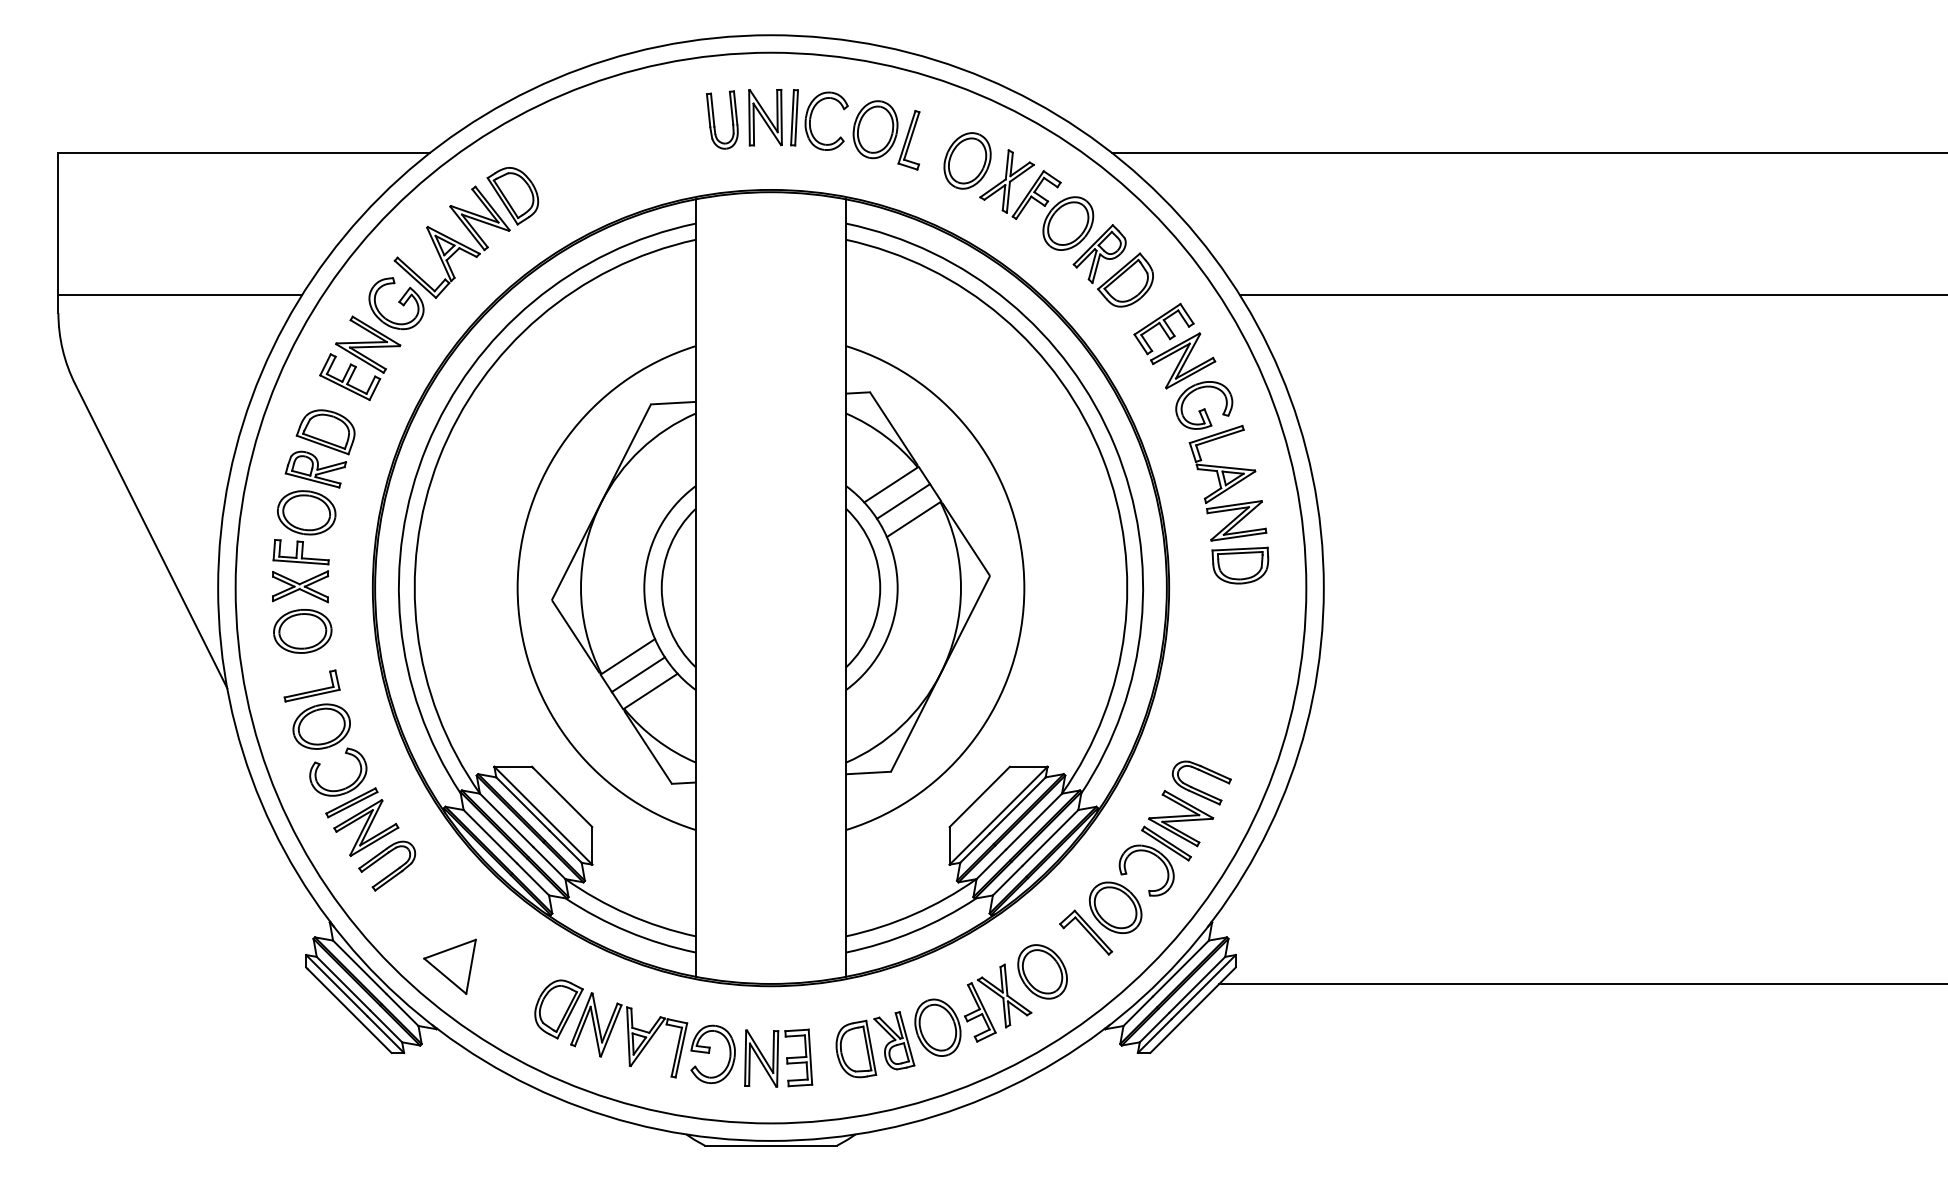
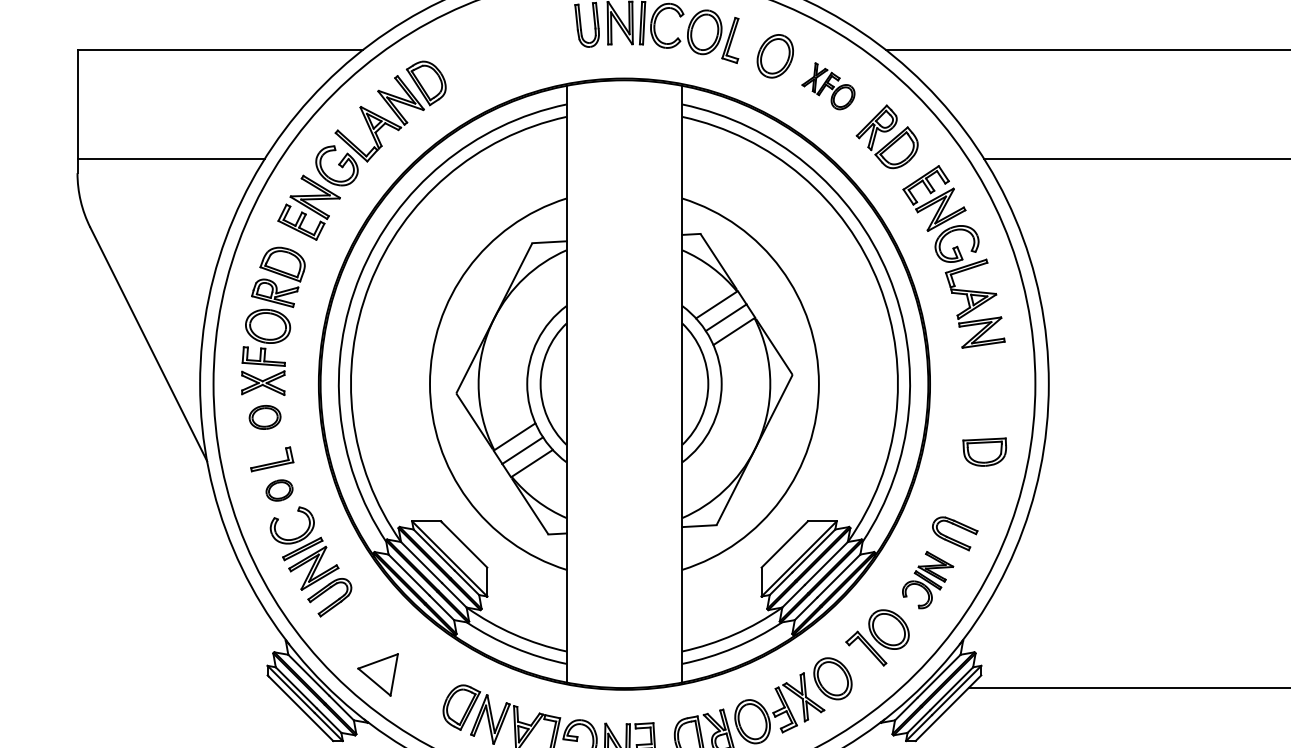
part: (1036, 199) -> (828, 85), size x0.6
part: (1240, 565) -> (984, 452), moved
part: (302, 631) -> (264, 417), size x0.7
part: (321, 726) -> (279, 490), size x0.6
part: (1166, 843) -> (928, 580), size x0.7

